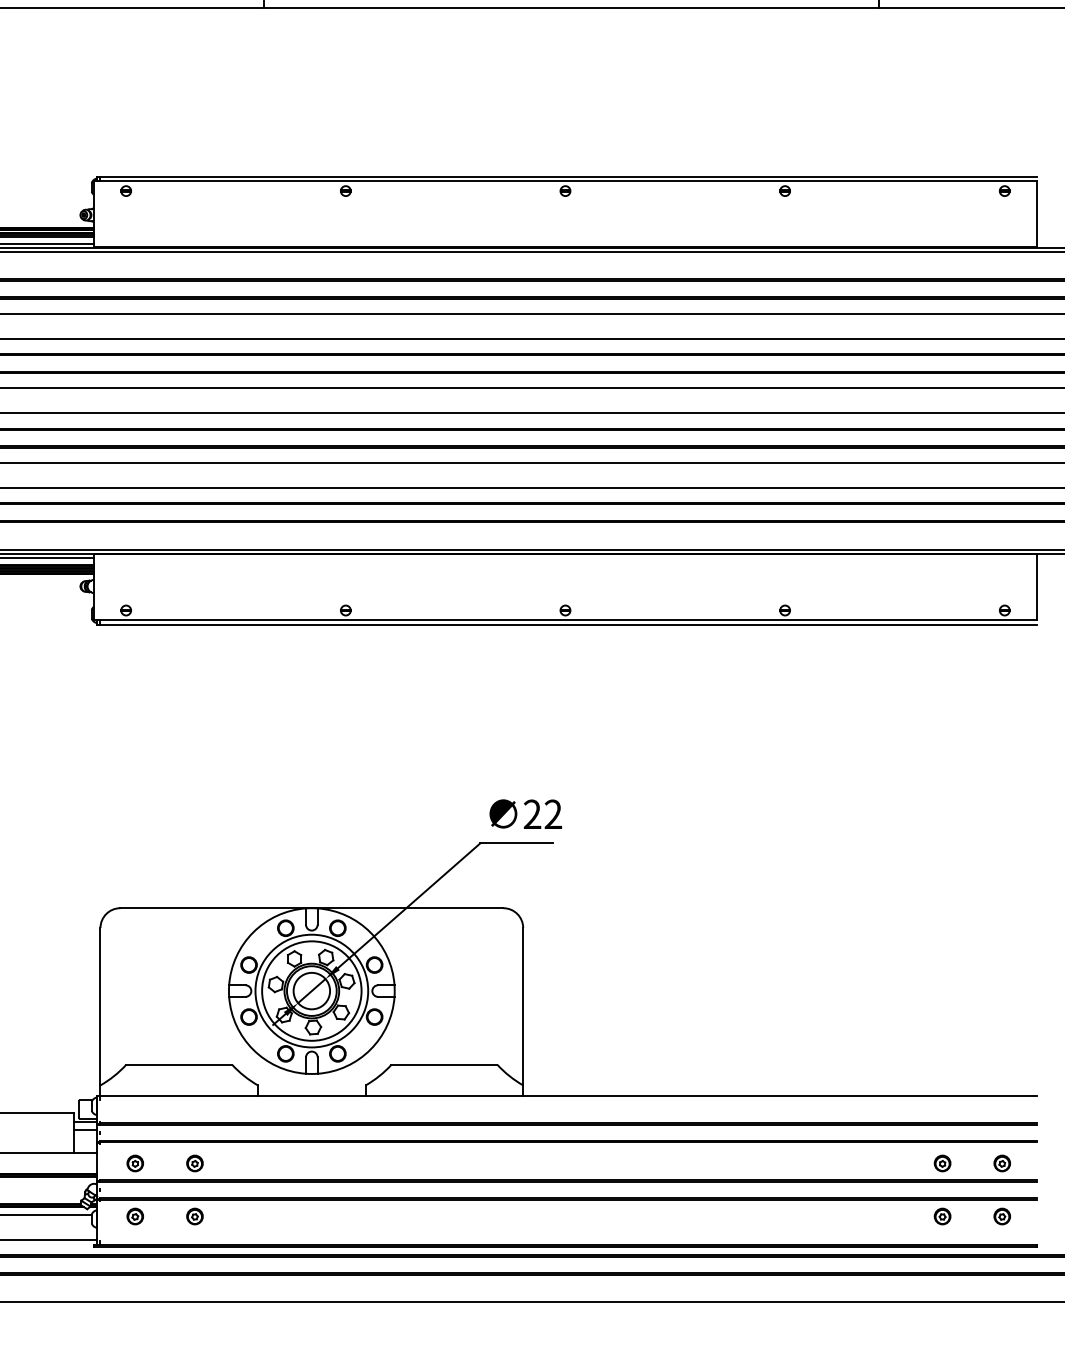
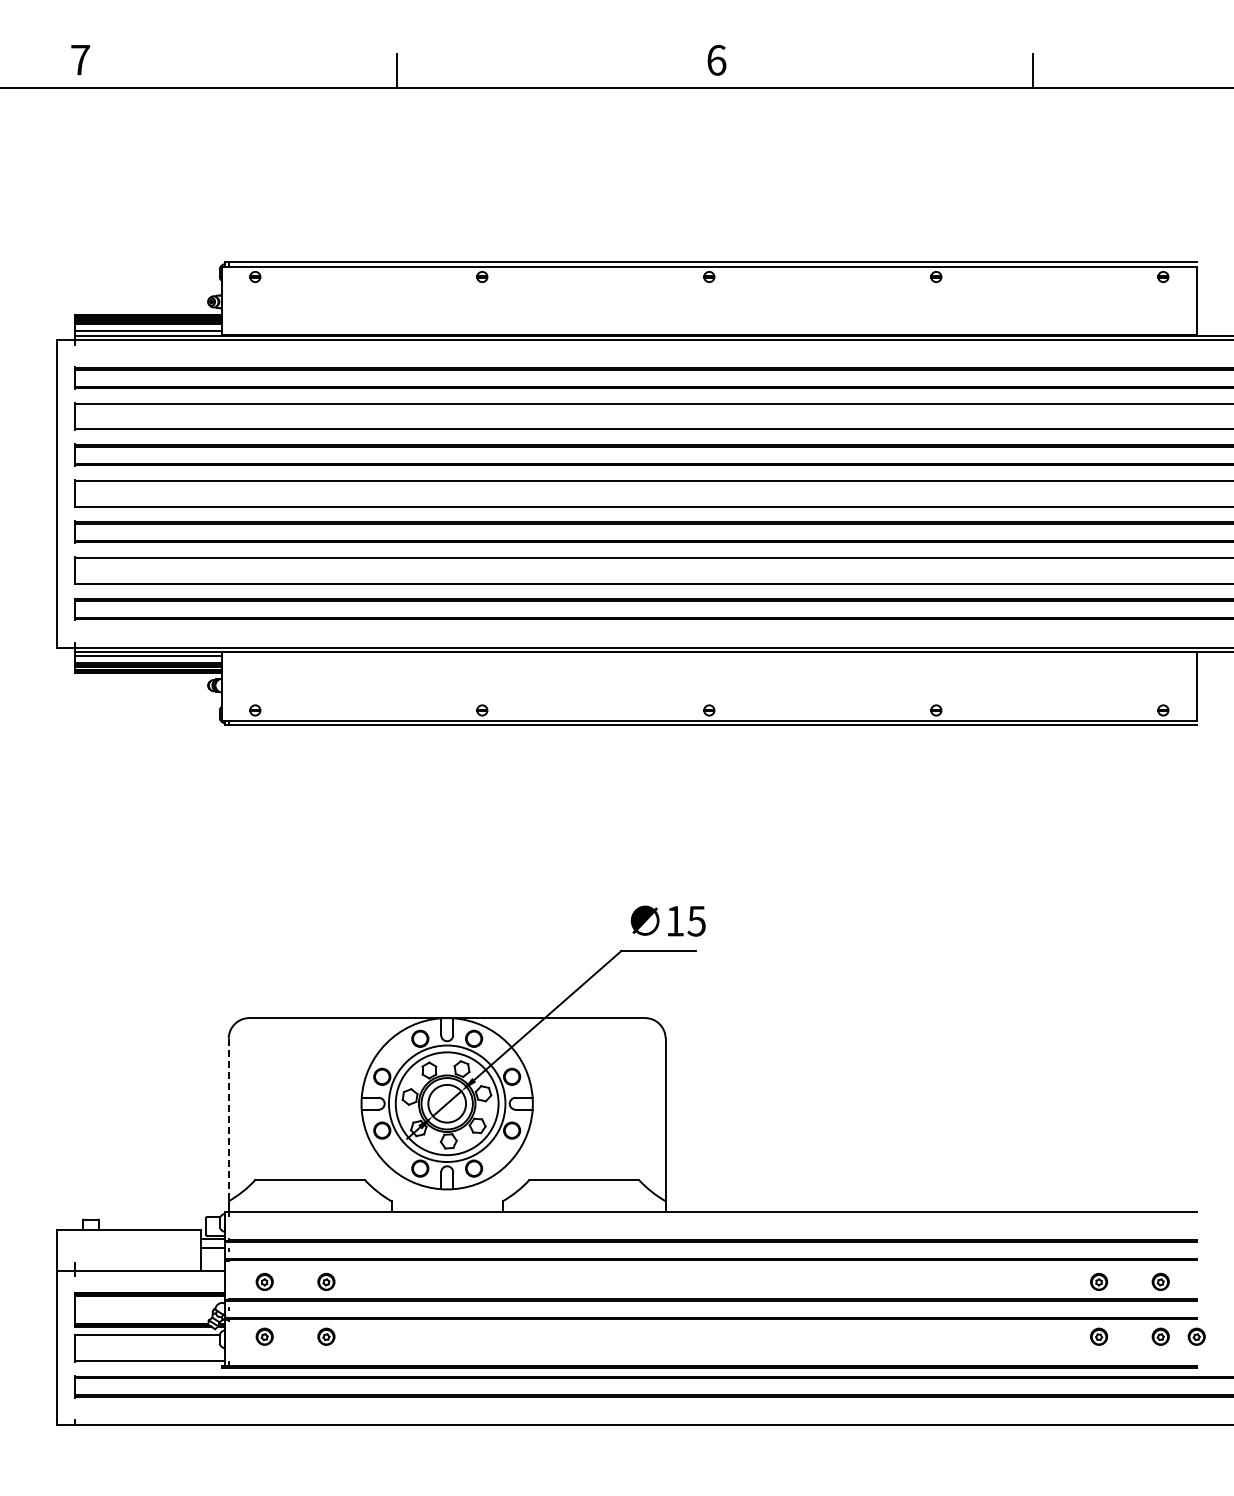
text: (542, 813) -> (685, 920), 22 -> 15
line: (100, 1007) -> (228, 1120), solid -> dashed
part: (1036, 1216) -> (1196, 1336), added

